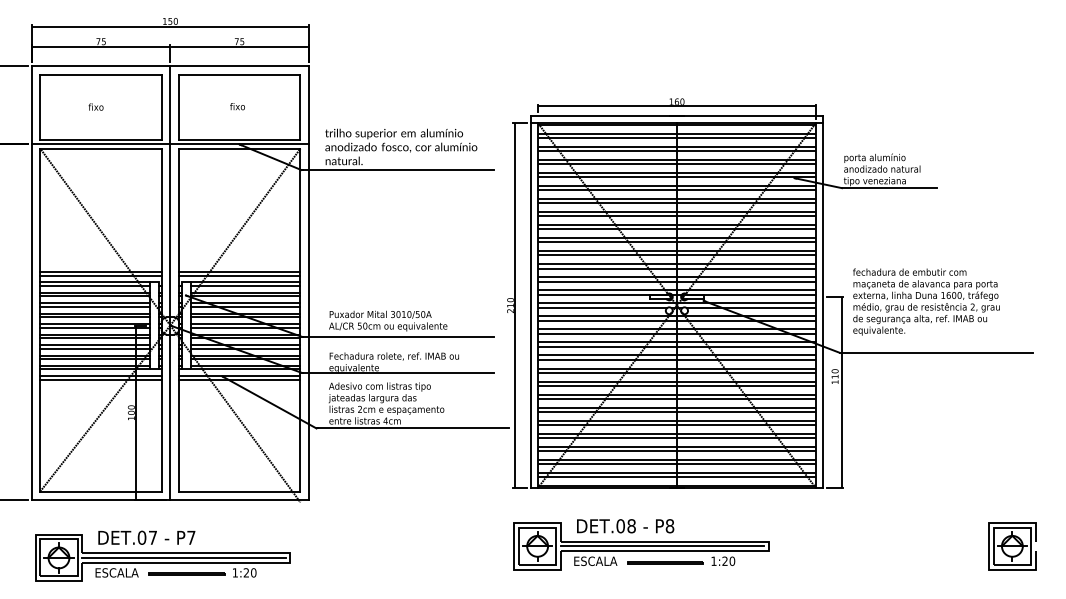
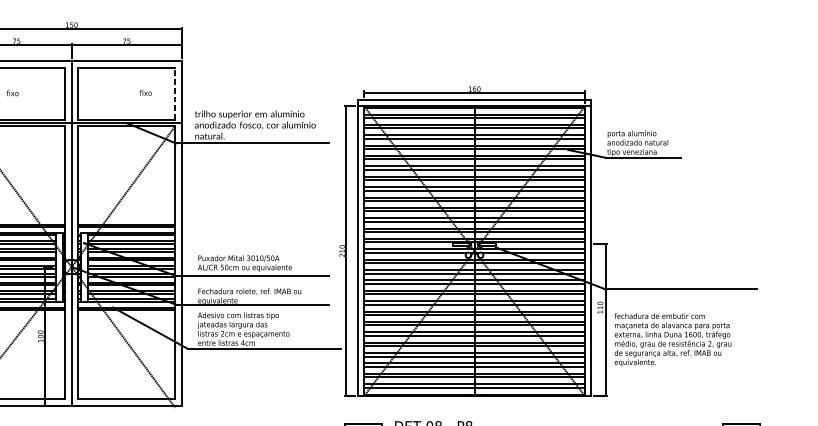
text: (237, 106) -> (145, 92), moved
line: (300, 107) -> (175, 93), solid -> dashed
text: (926, 301) -> (673, 339), moved

